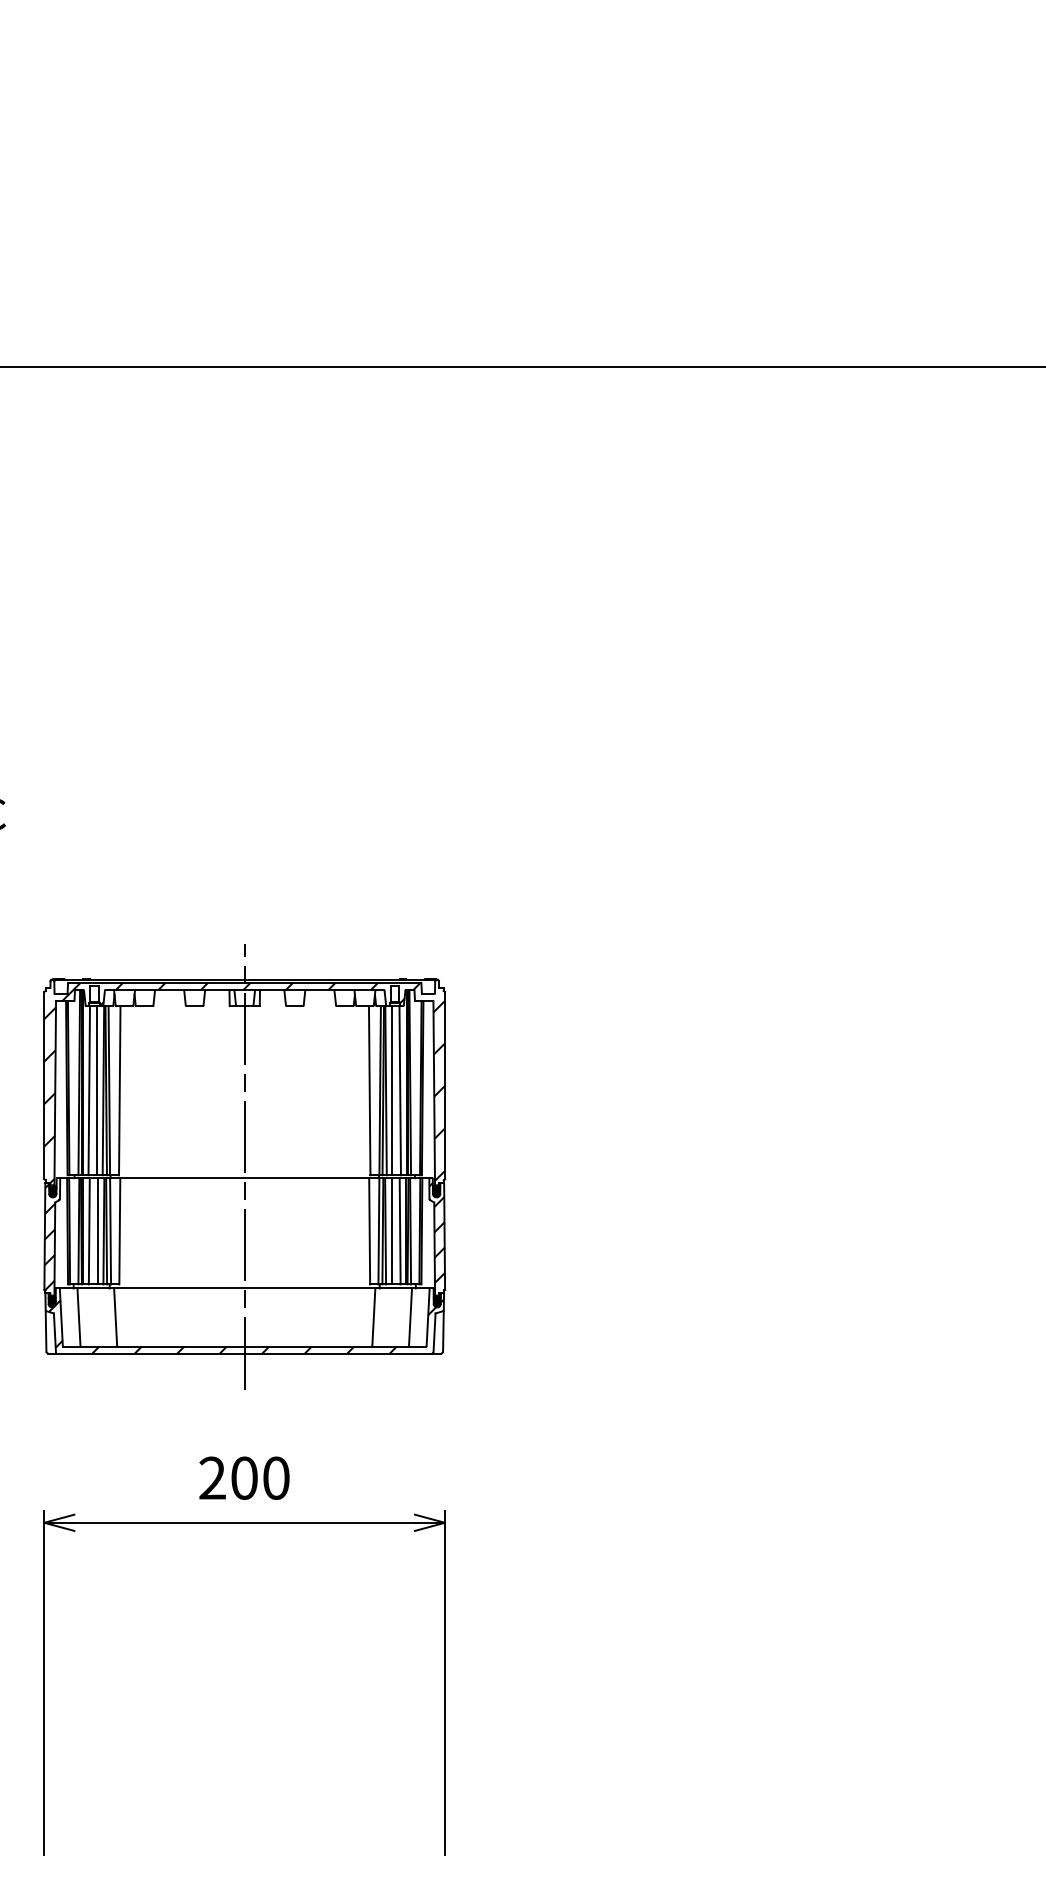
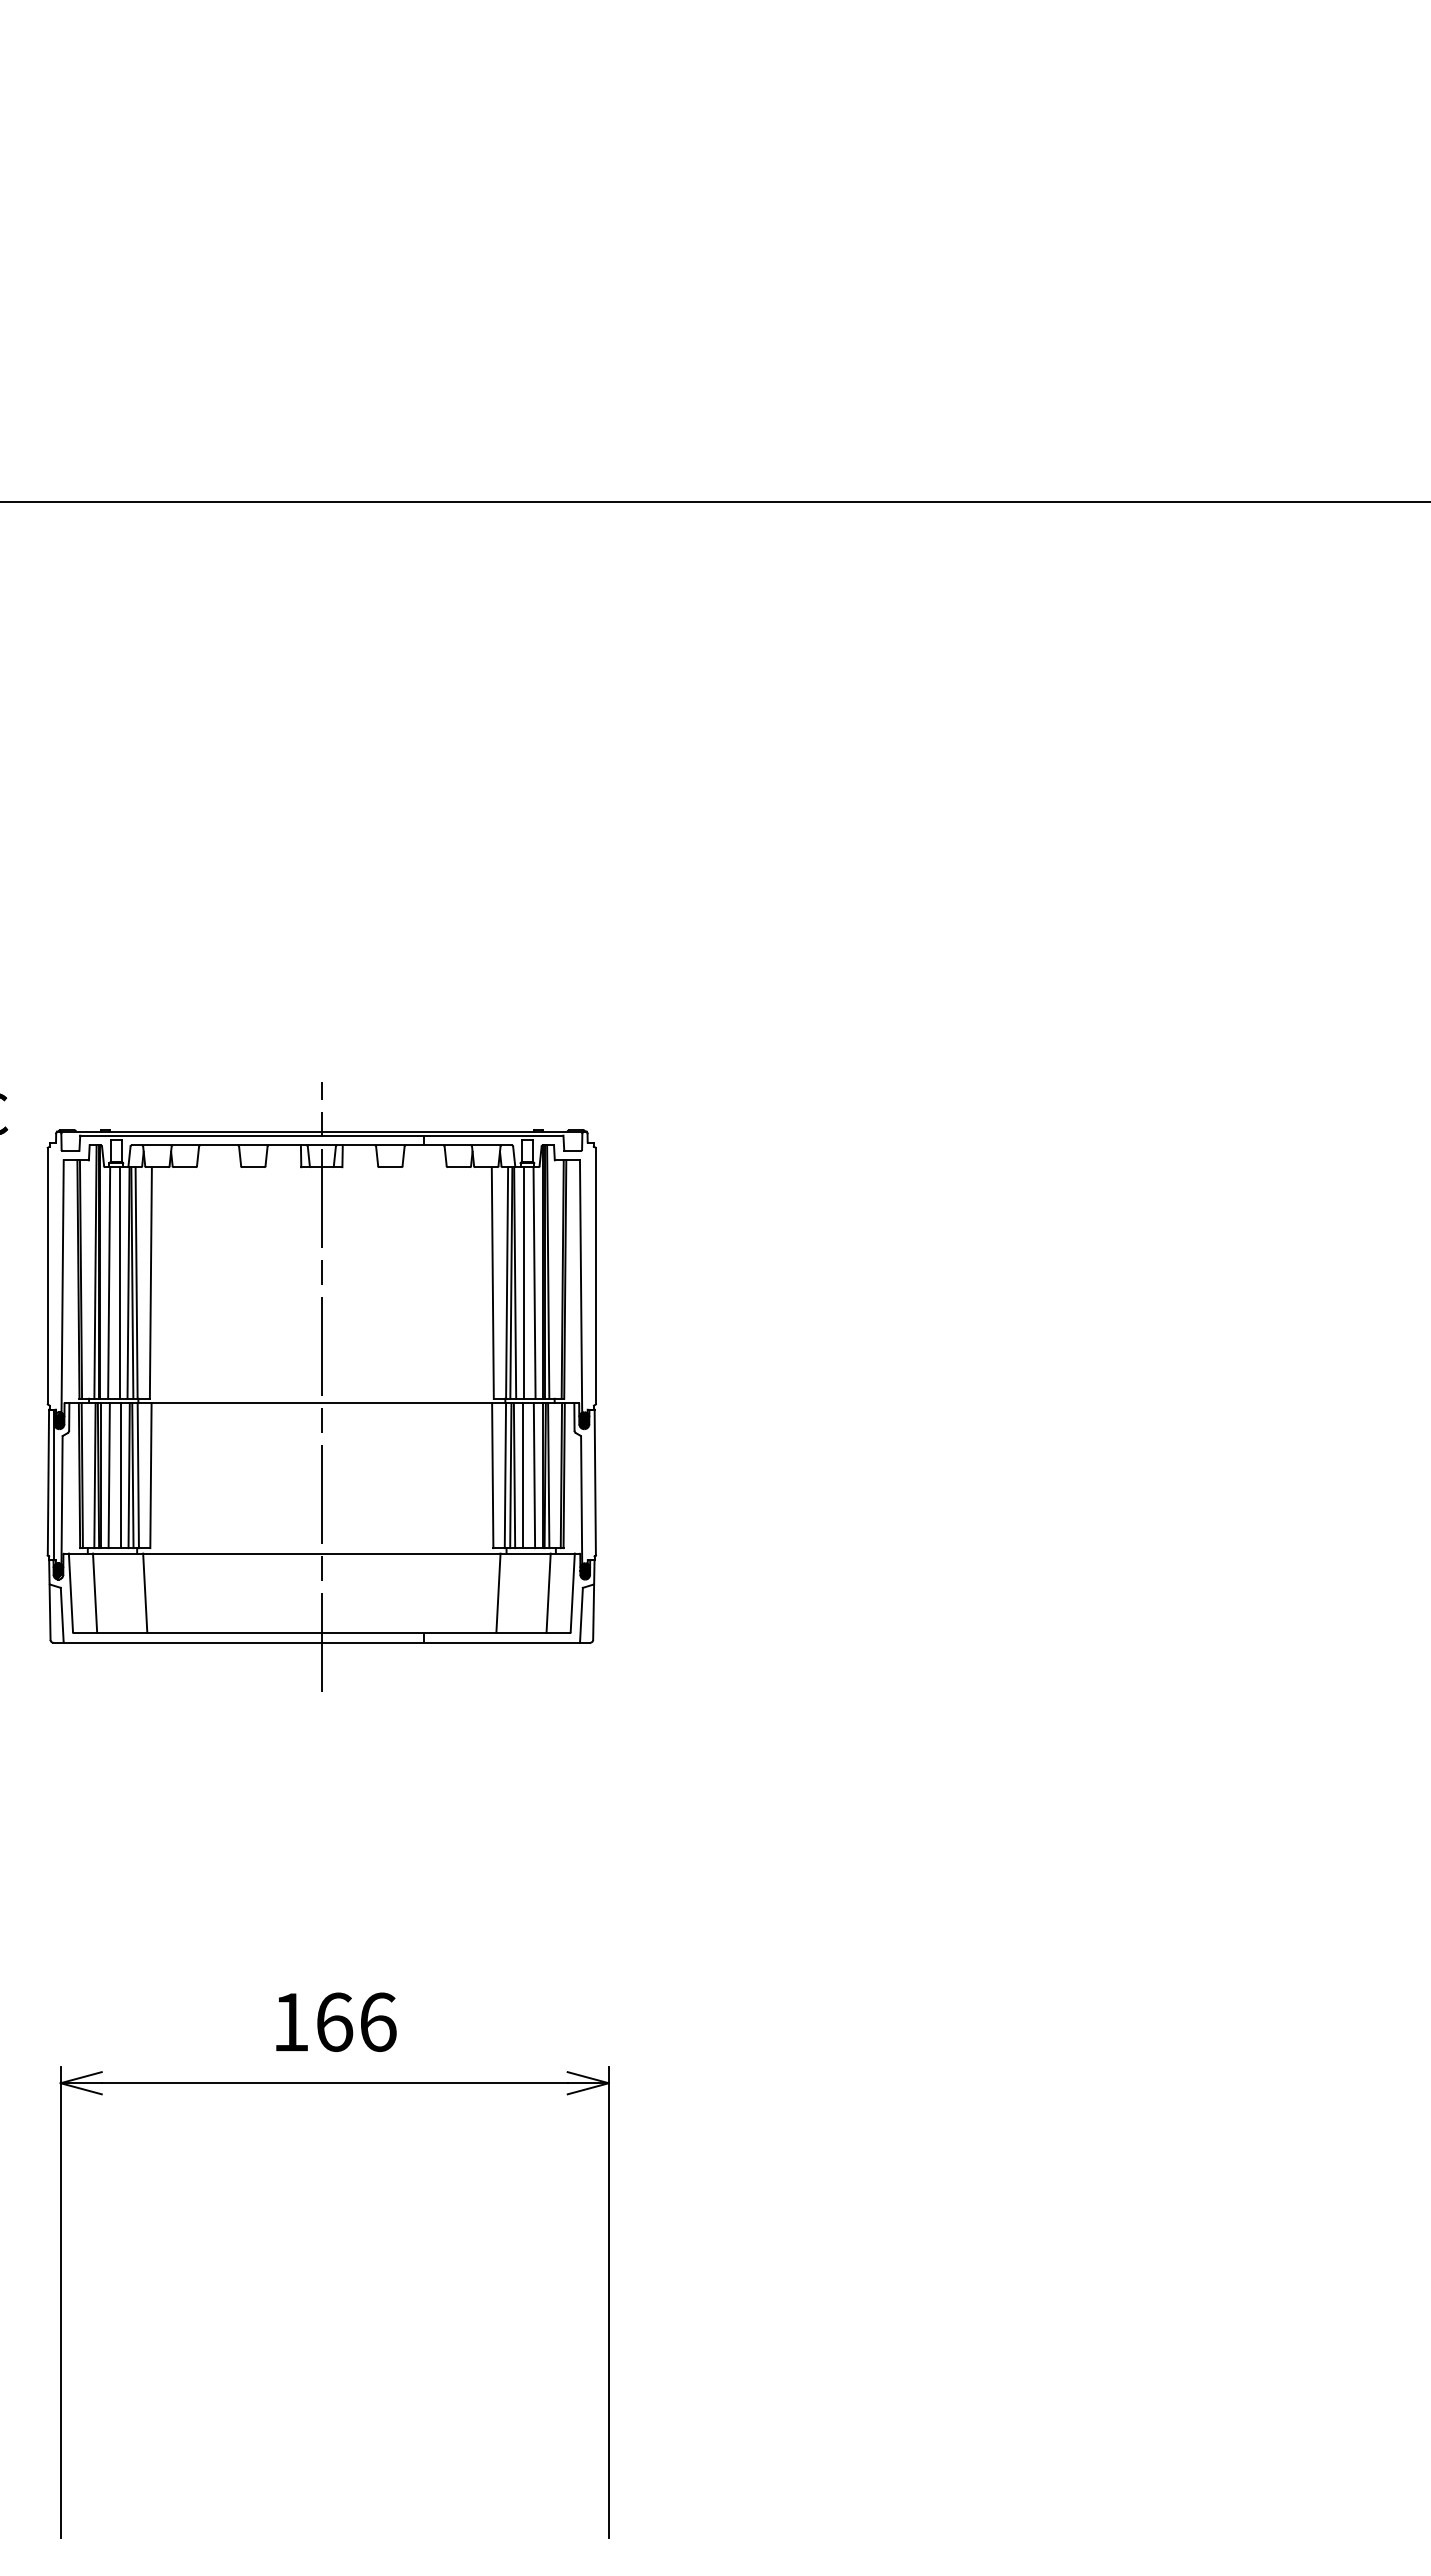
part: (244, 1166) -> (321, 1386), moved
text: (244, 1477) -> (334, 2021), 200 -> 166

